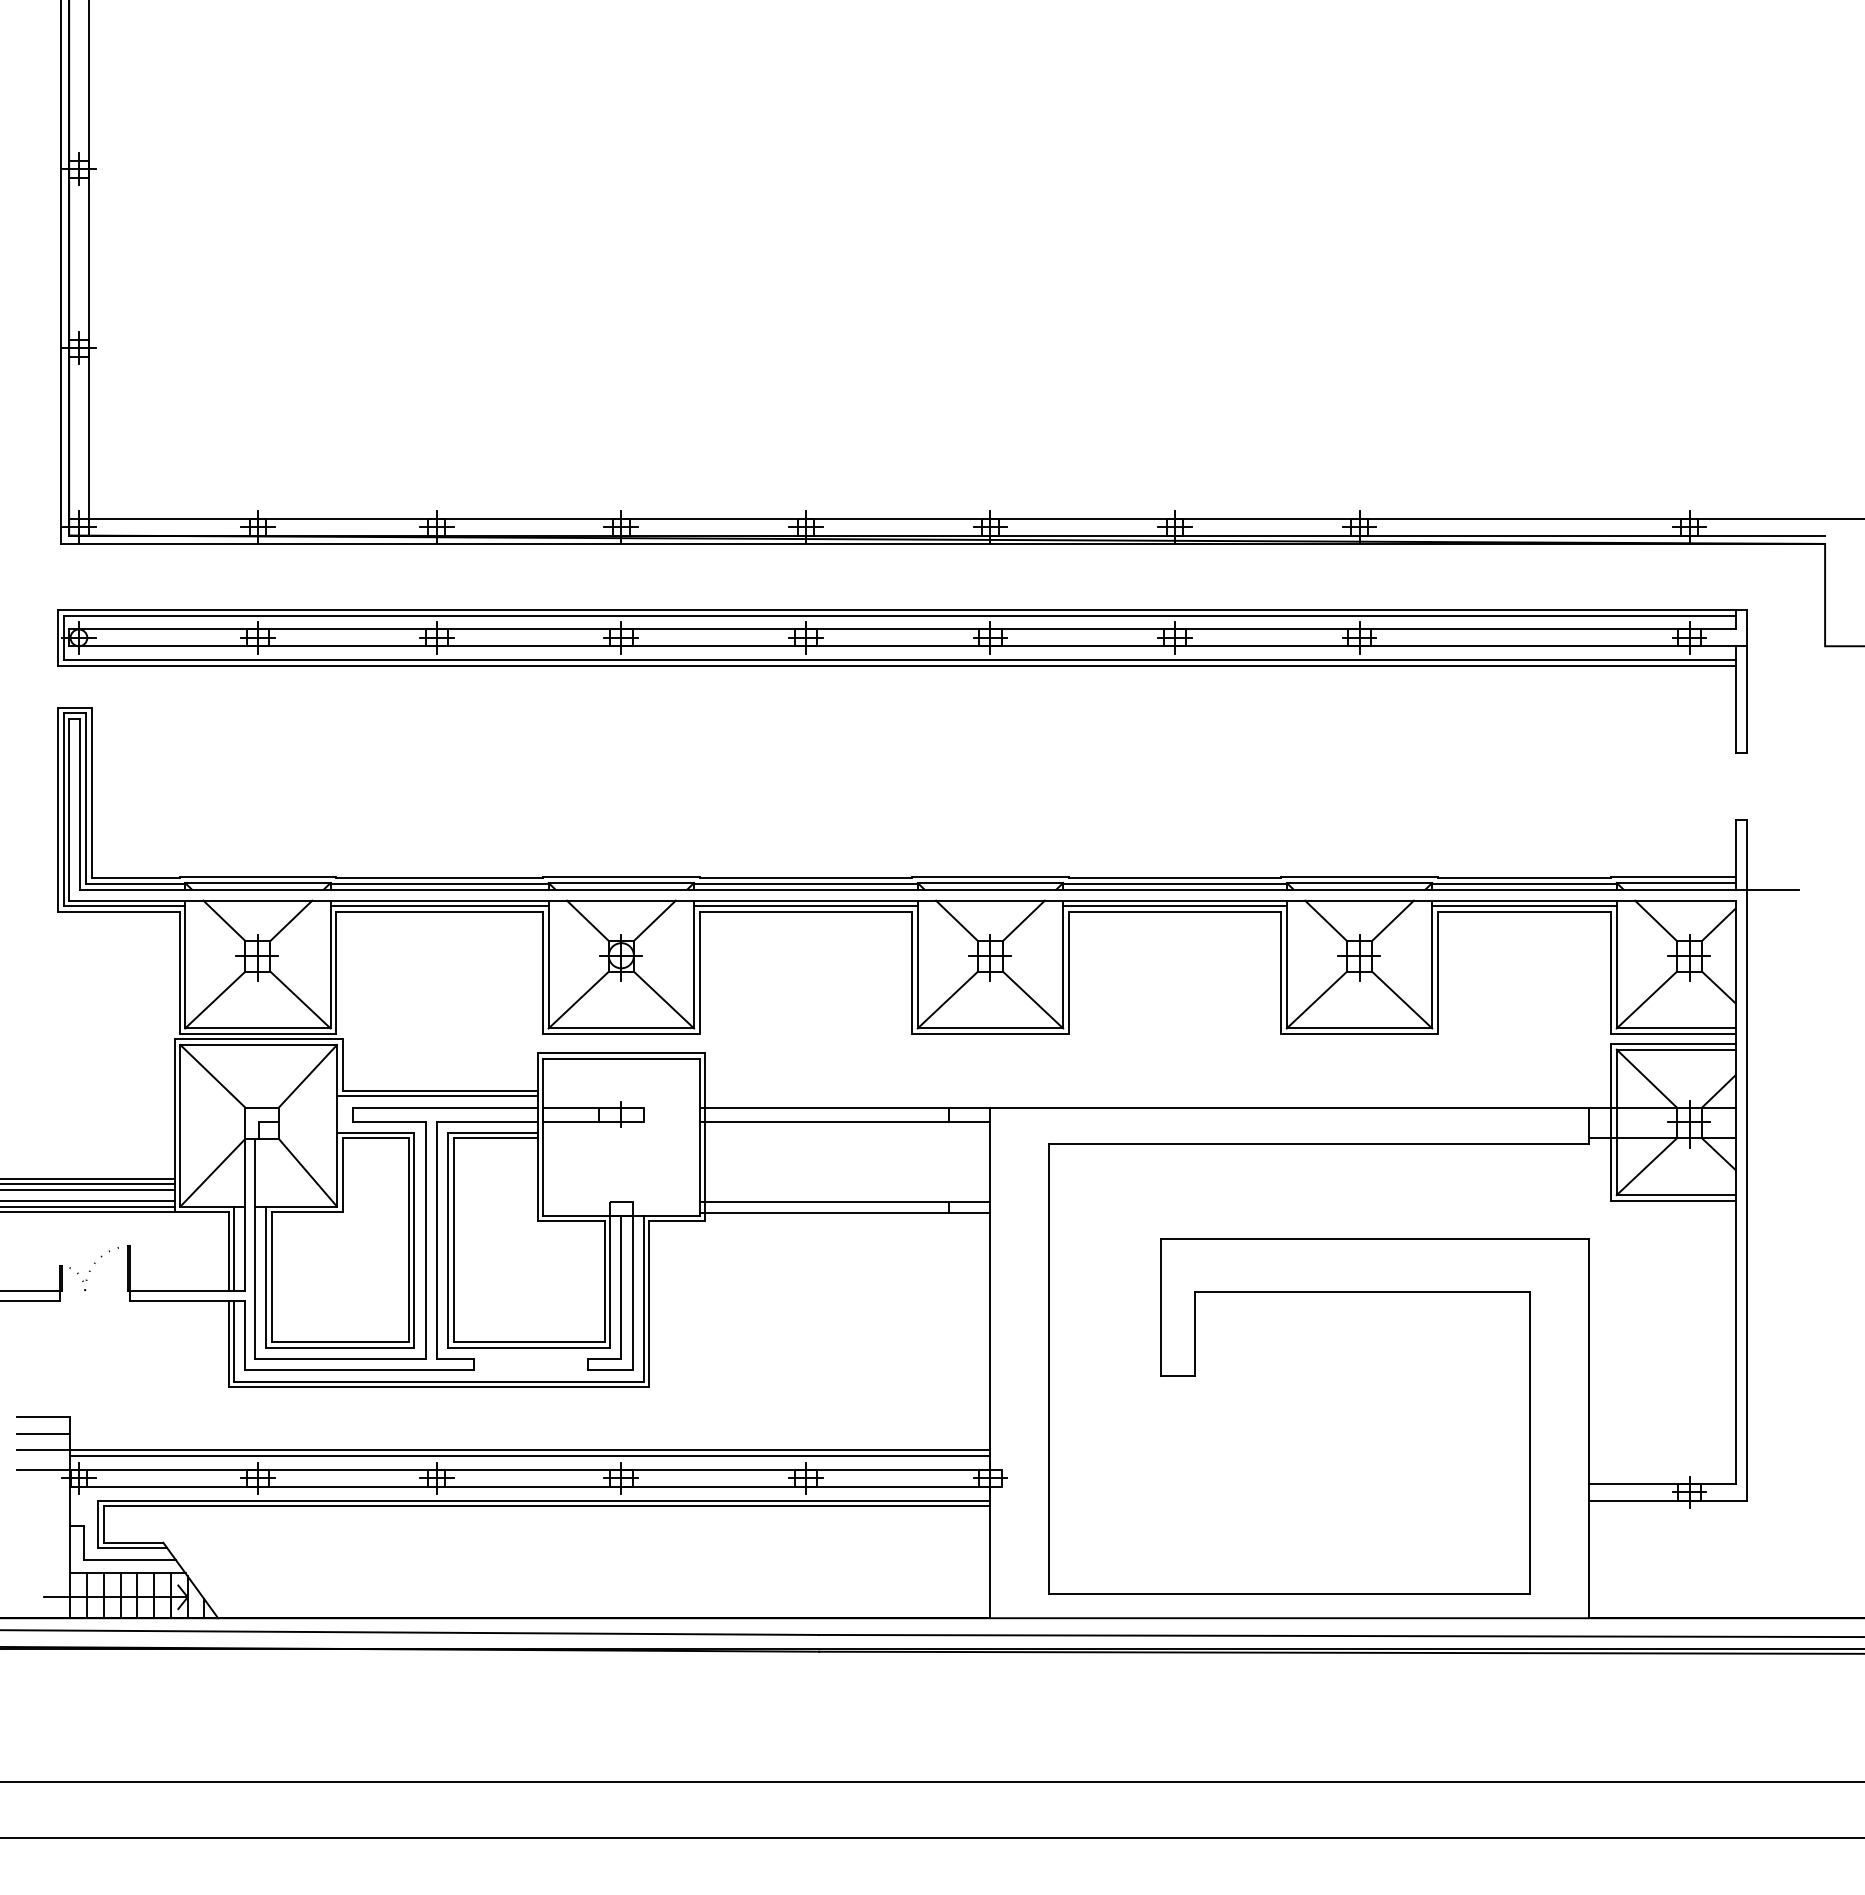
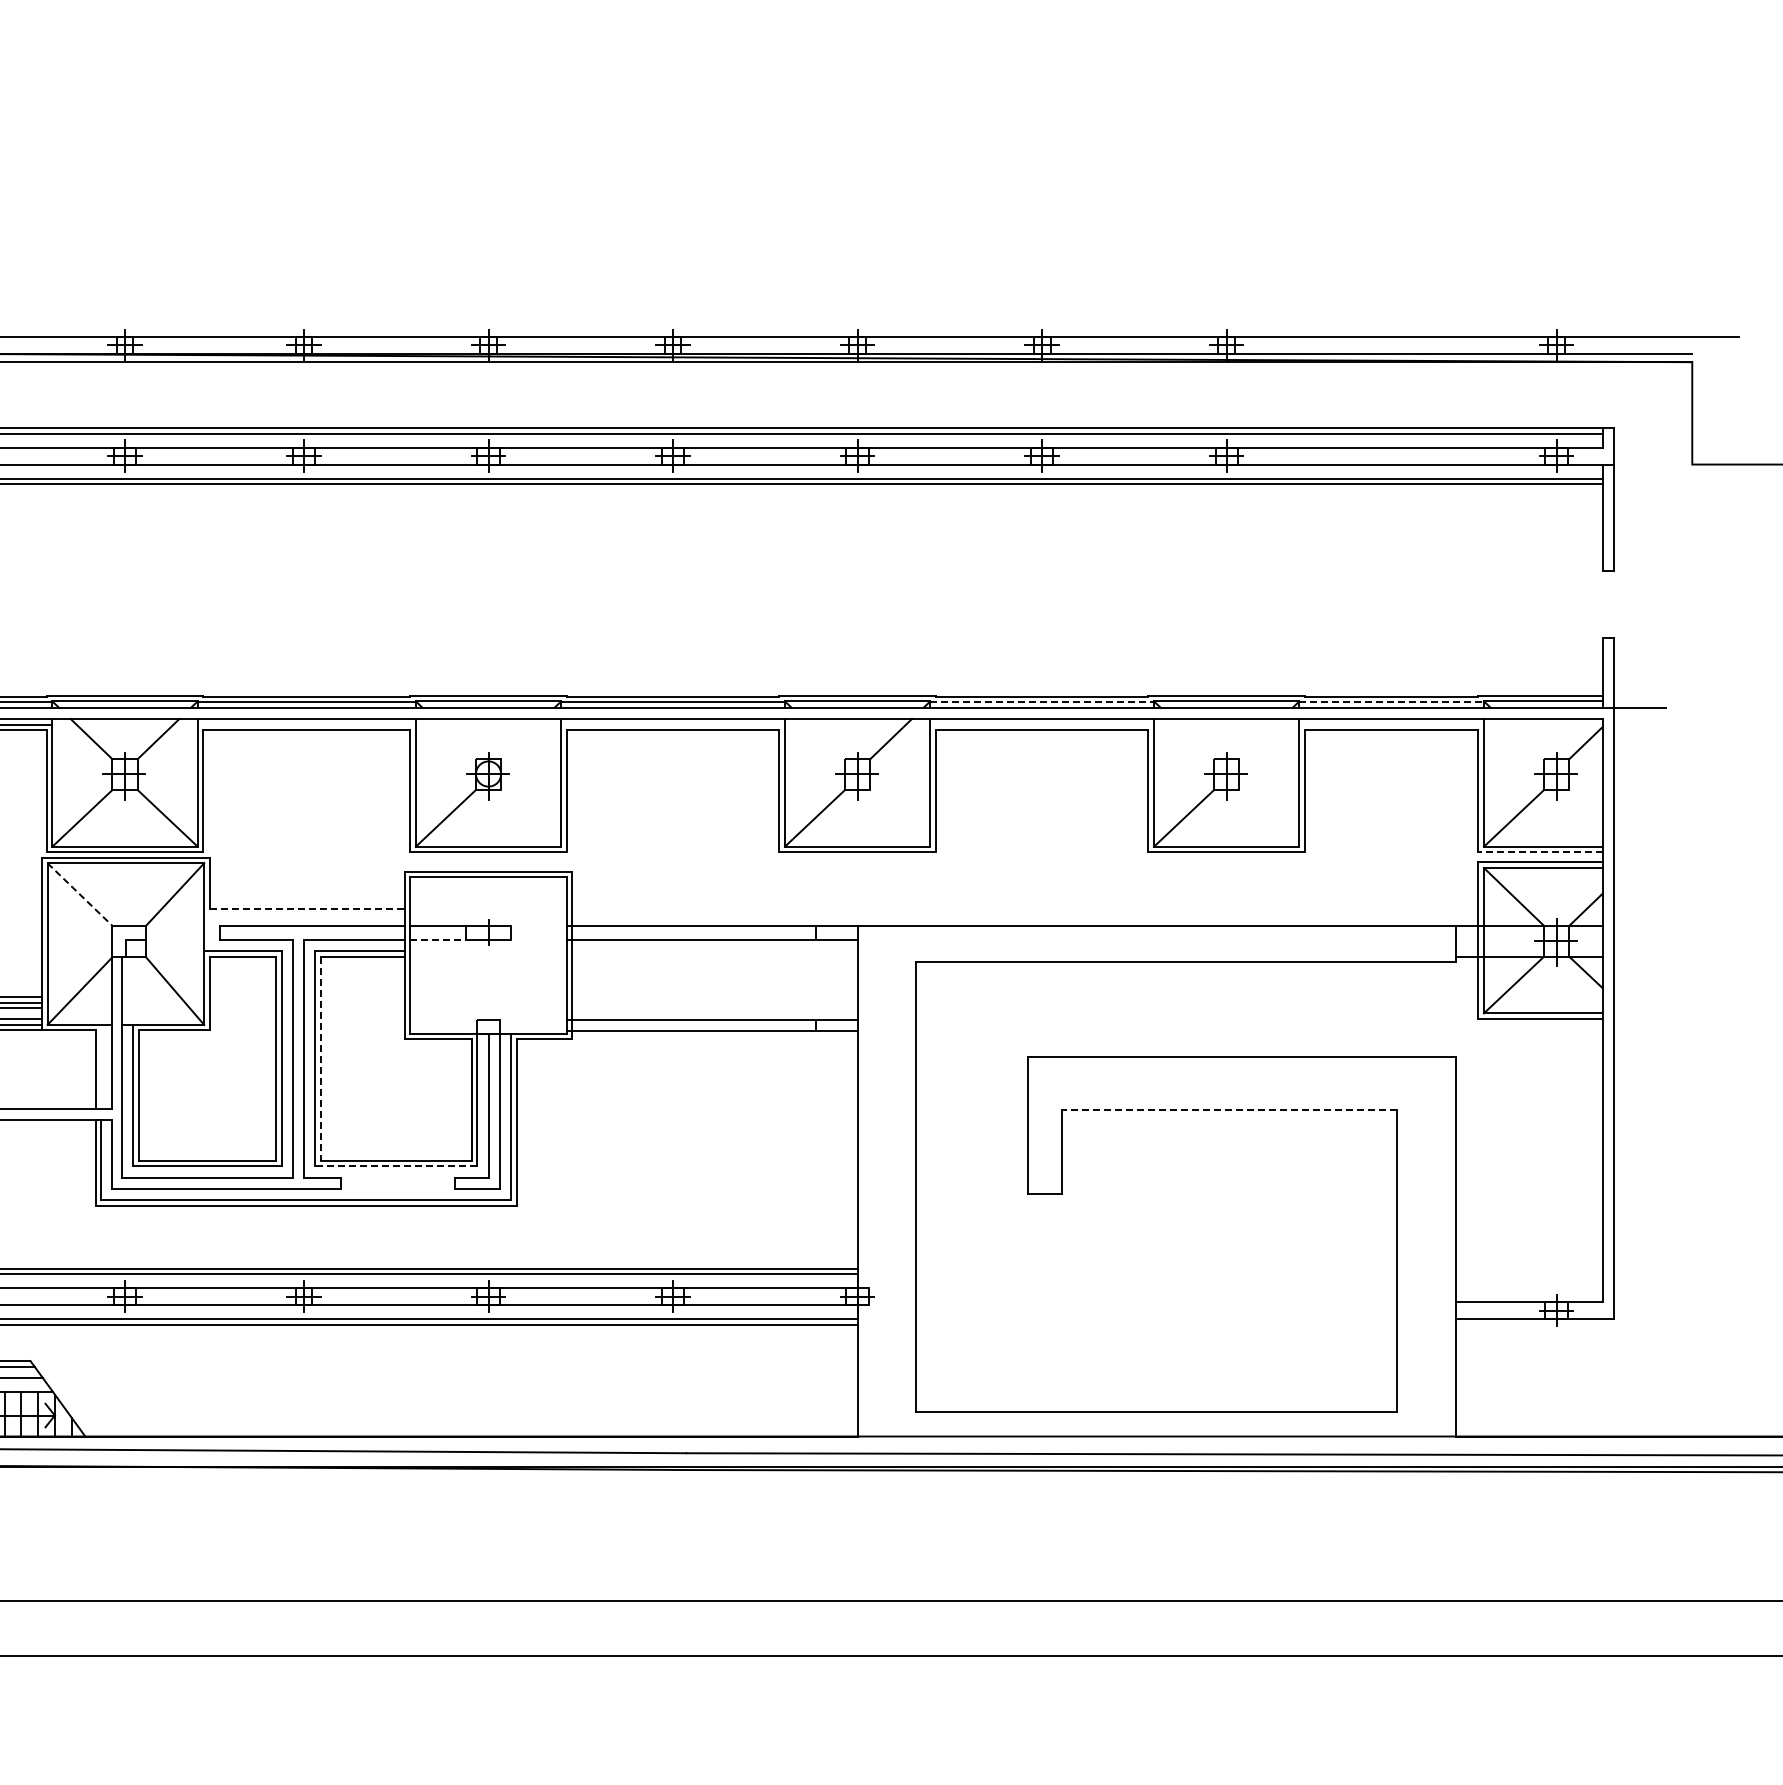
line: (1175, 883) -> (1042, 701), solid -> dashed
line: (1525, 883) -> (1392, 701), solid -> dashed
line: (439, 906) -> (306, 724), removed
line: (805, 906) -> (672, 724), removed
line: (1174, 906) -> (1041, 724), removed
line: (1524, 906) -> (1391, 724), removed
line: (587, 920) -> (454, 738), removed
line: (654, 920) -> (521, 738), removed
line: (956, 920) -> (823, 738), removed
line: (1325, 920) -> (1192, 738), removed
line: (1392, 920) -> (1259, 738), removed
line: (1655, 920) -> (1522, 738), removed
line: (1718, 987) -> (1585, 805), removed
line: (663, 999) -> (530, 817), removed
line: (1033, 999) -> (900, 817), removed
line: (1402, 999) -> (1269, 817), removed
line: (1672, 1034) -> (1539, 852), solid -> dashed
line: (213, 1076) -> (80, 894), solid -> dashed
line: (440, 1090) -> (307, 908), solid -> dashed
line: (437, 1096) -> (304, 914), removed
line: (571, 1121) -> (438, 939), solid -> dashed
line: (453, 1240) -> (320, 1058), solid -> dashed
line: (234, 1248) -> (101, 1066), removed
line: (1362, 1292) -> (1229, 1110), solid -> dashed
line: (528, 1348) -> (395, 1166), solid -> dashed

